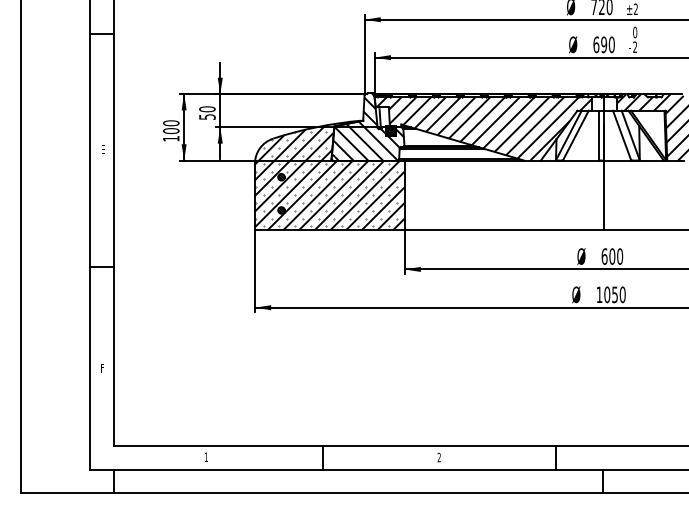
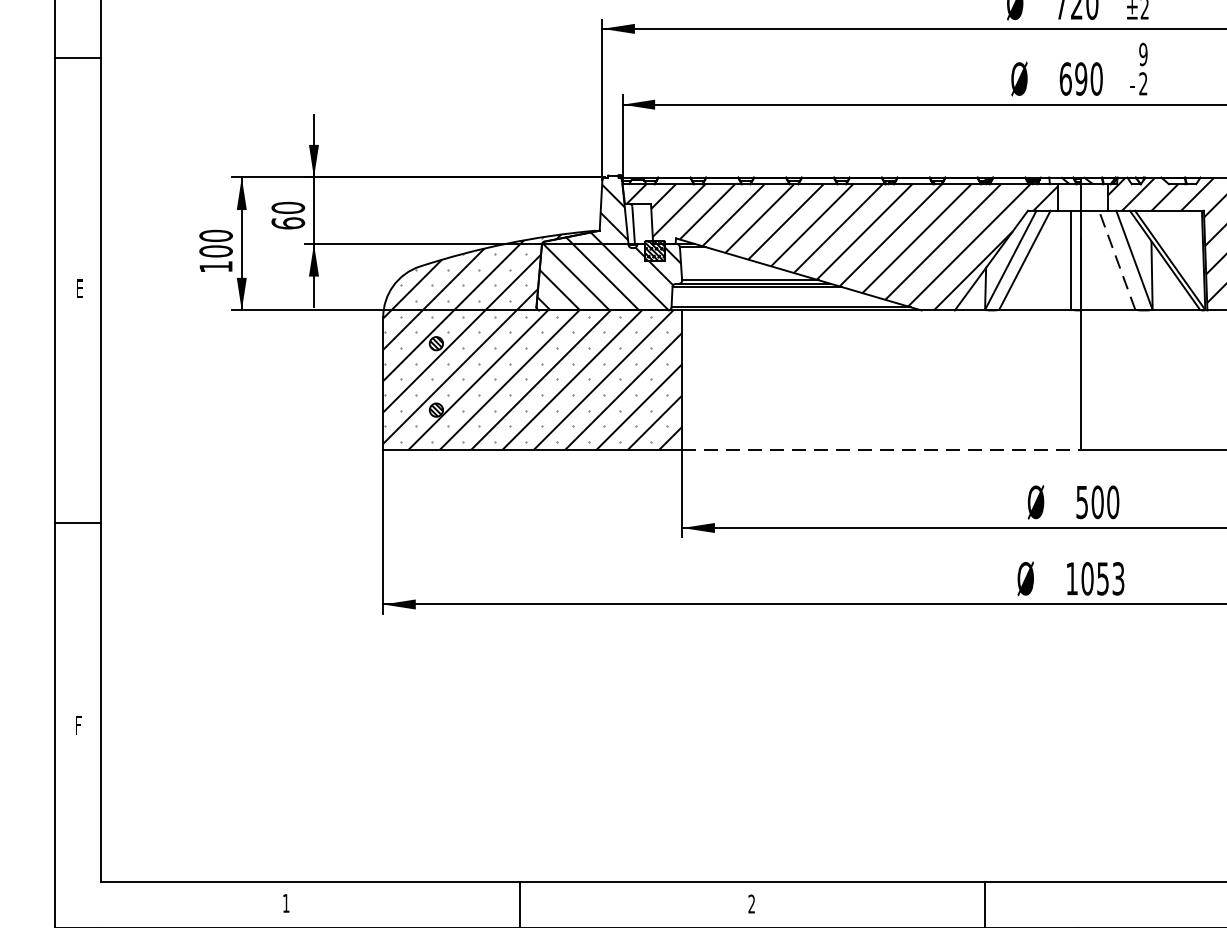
text: (635, 32) -> (1143, 54), 0 -> 9
text: (207, 116) -> (288, 222), 50 -> 60
line: (621, 135) -> (1116, 260), solid -> dashed
line: (504, 230) -> (882, 450), solid -> dashed
text: (604, 256) -> (1082, 502), 600 -> 500
text: (622, 294) -> (1118, 578), 1050 -> 1053

